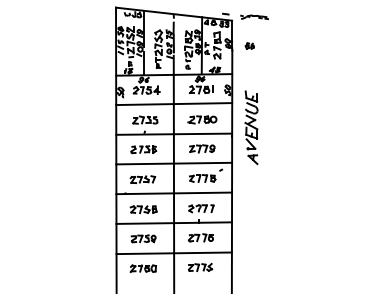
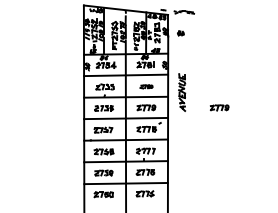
part: (202, 119) -> (146, 86), size x0.6
part: (251, 127) -> (182, 92), size x0.7
part: (303, 148) -> (219, 107), added

